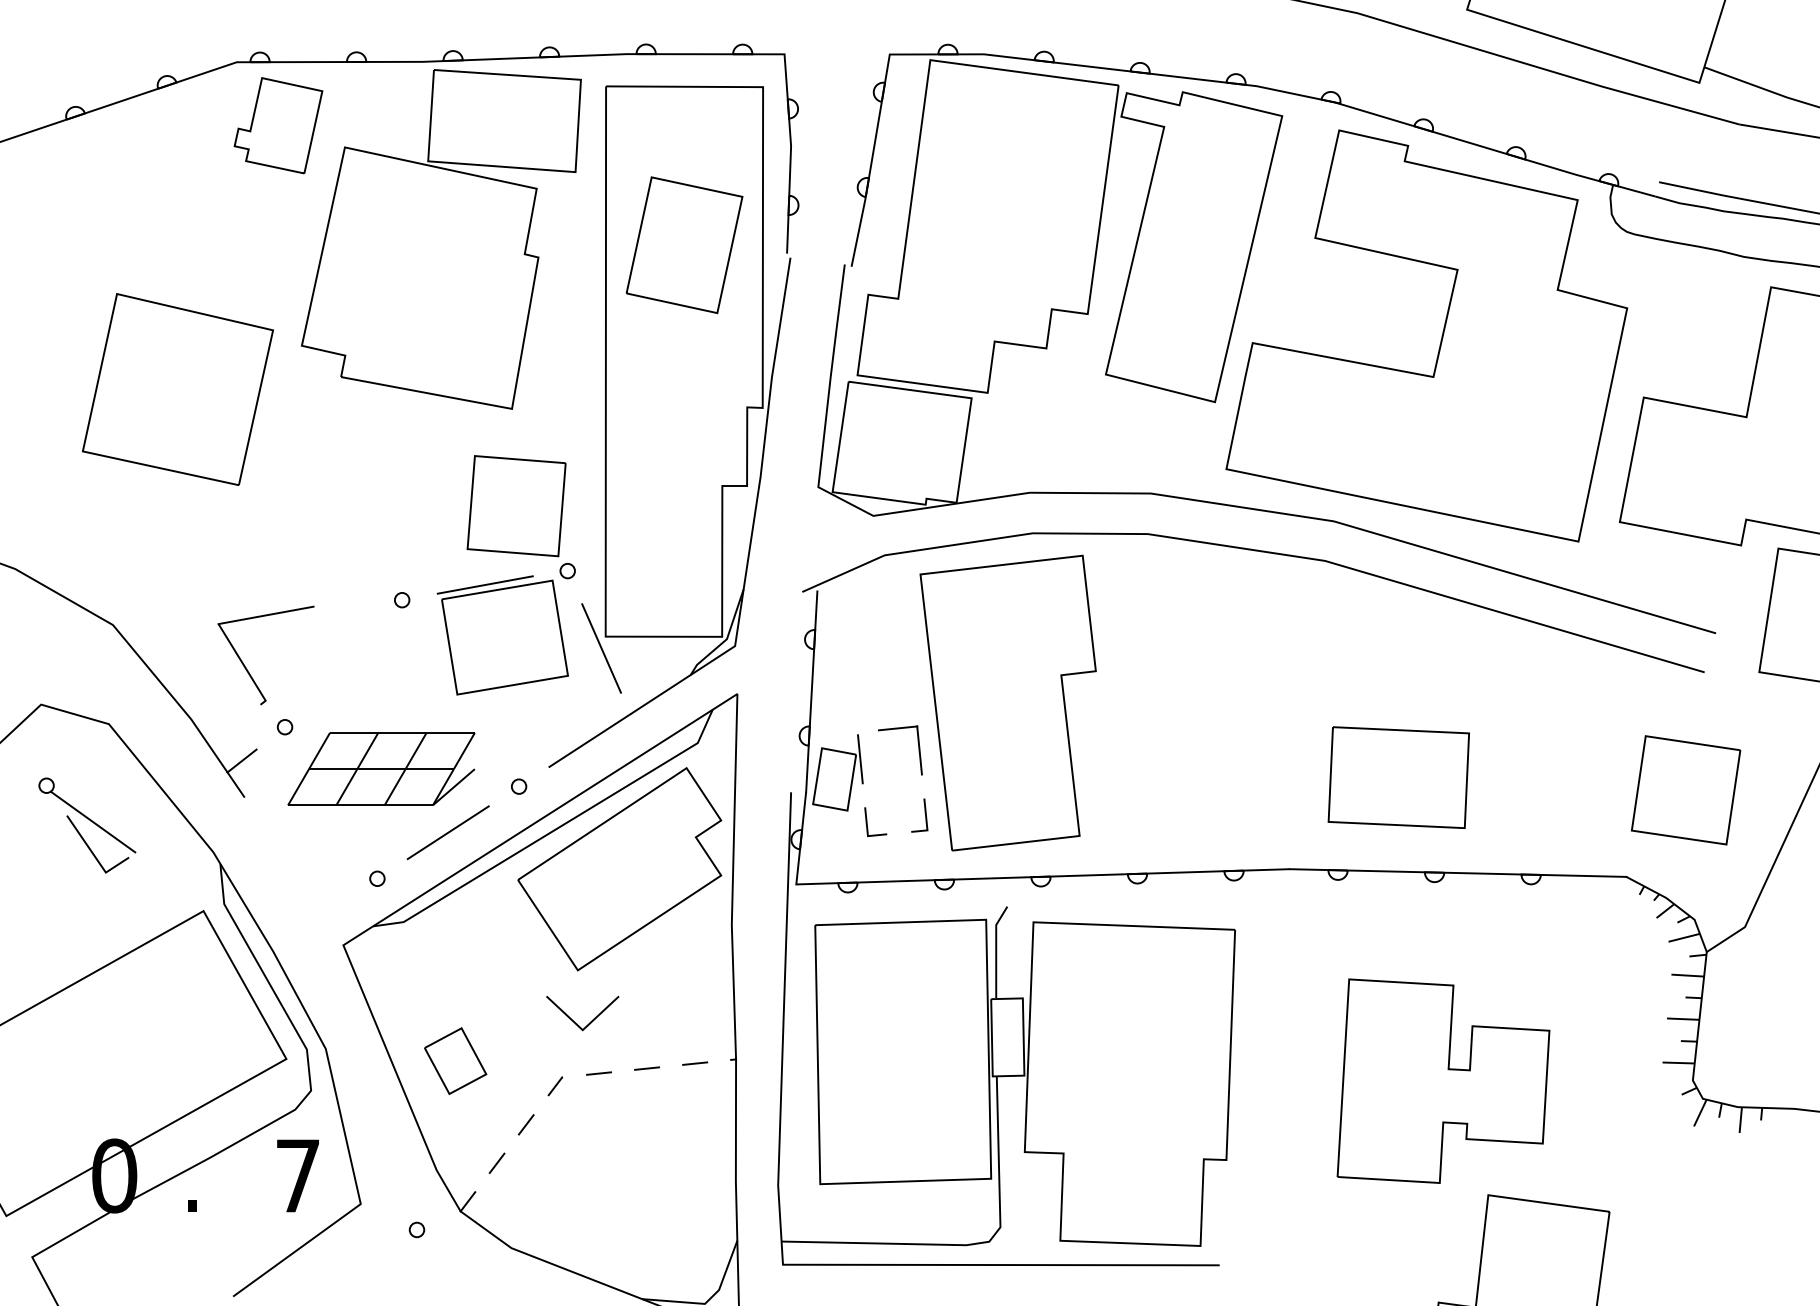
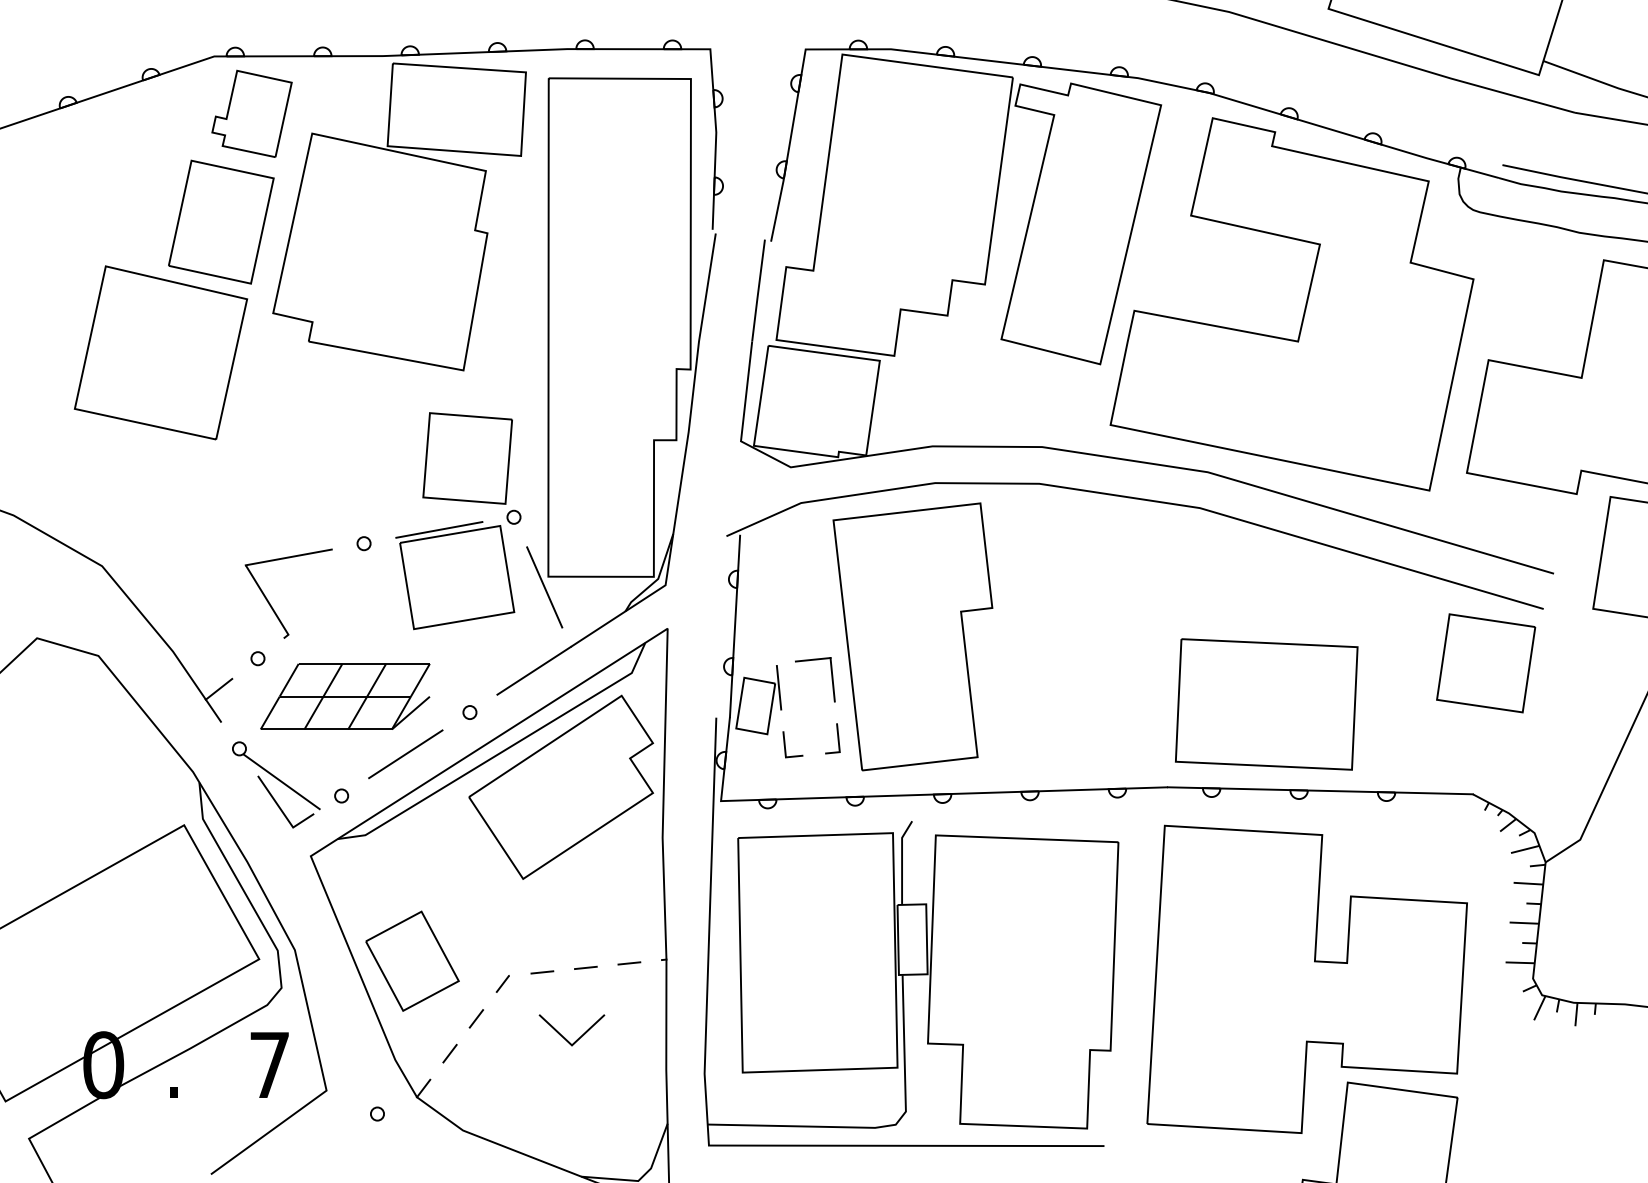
part: (684, 245) -> (221, 222), moved
part: (245, 665) -> (270, 602), moved
part: (1398, 777) -> (1266, 704), size x1.43
part: (1686, 790) -> (1486, 663), moved
part: (87, 825) -> (276, 784), moved
line: (576, 1022) -> (566, 1038), moved
part: (455, 1060) -> (412, 960), size x1.67
part: (1443, 1080) -> (1307, 978), size x1.67

